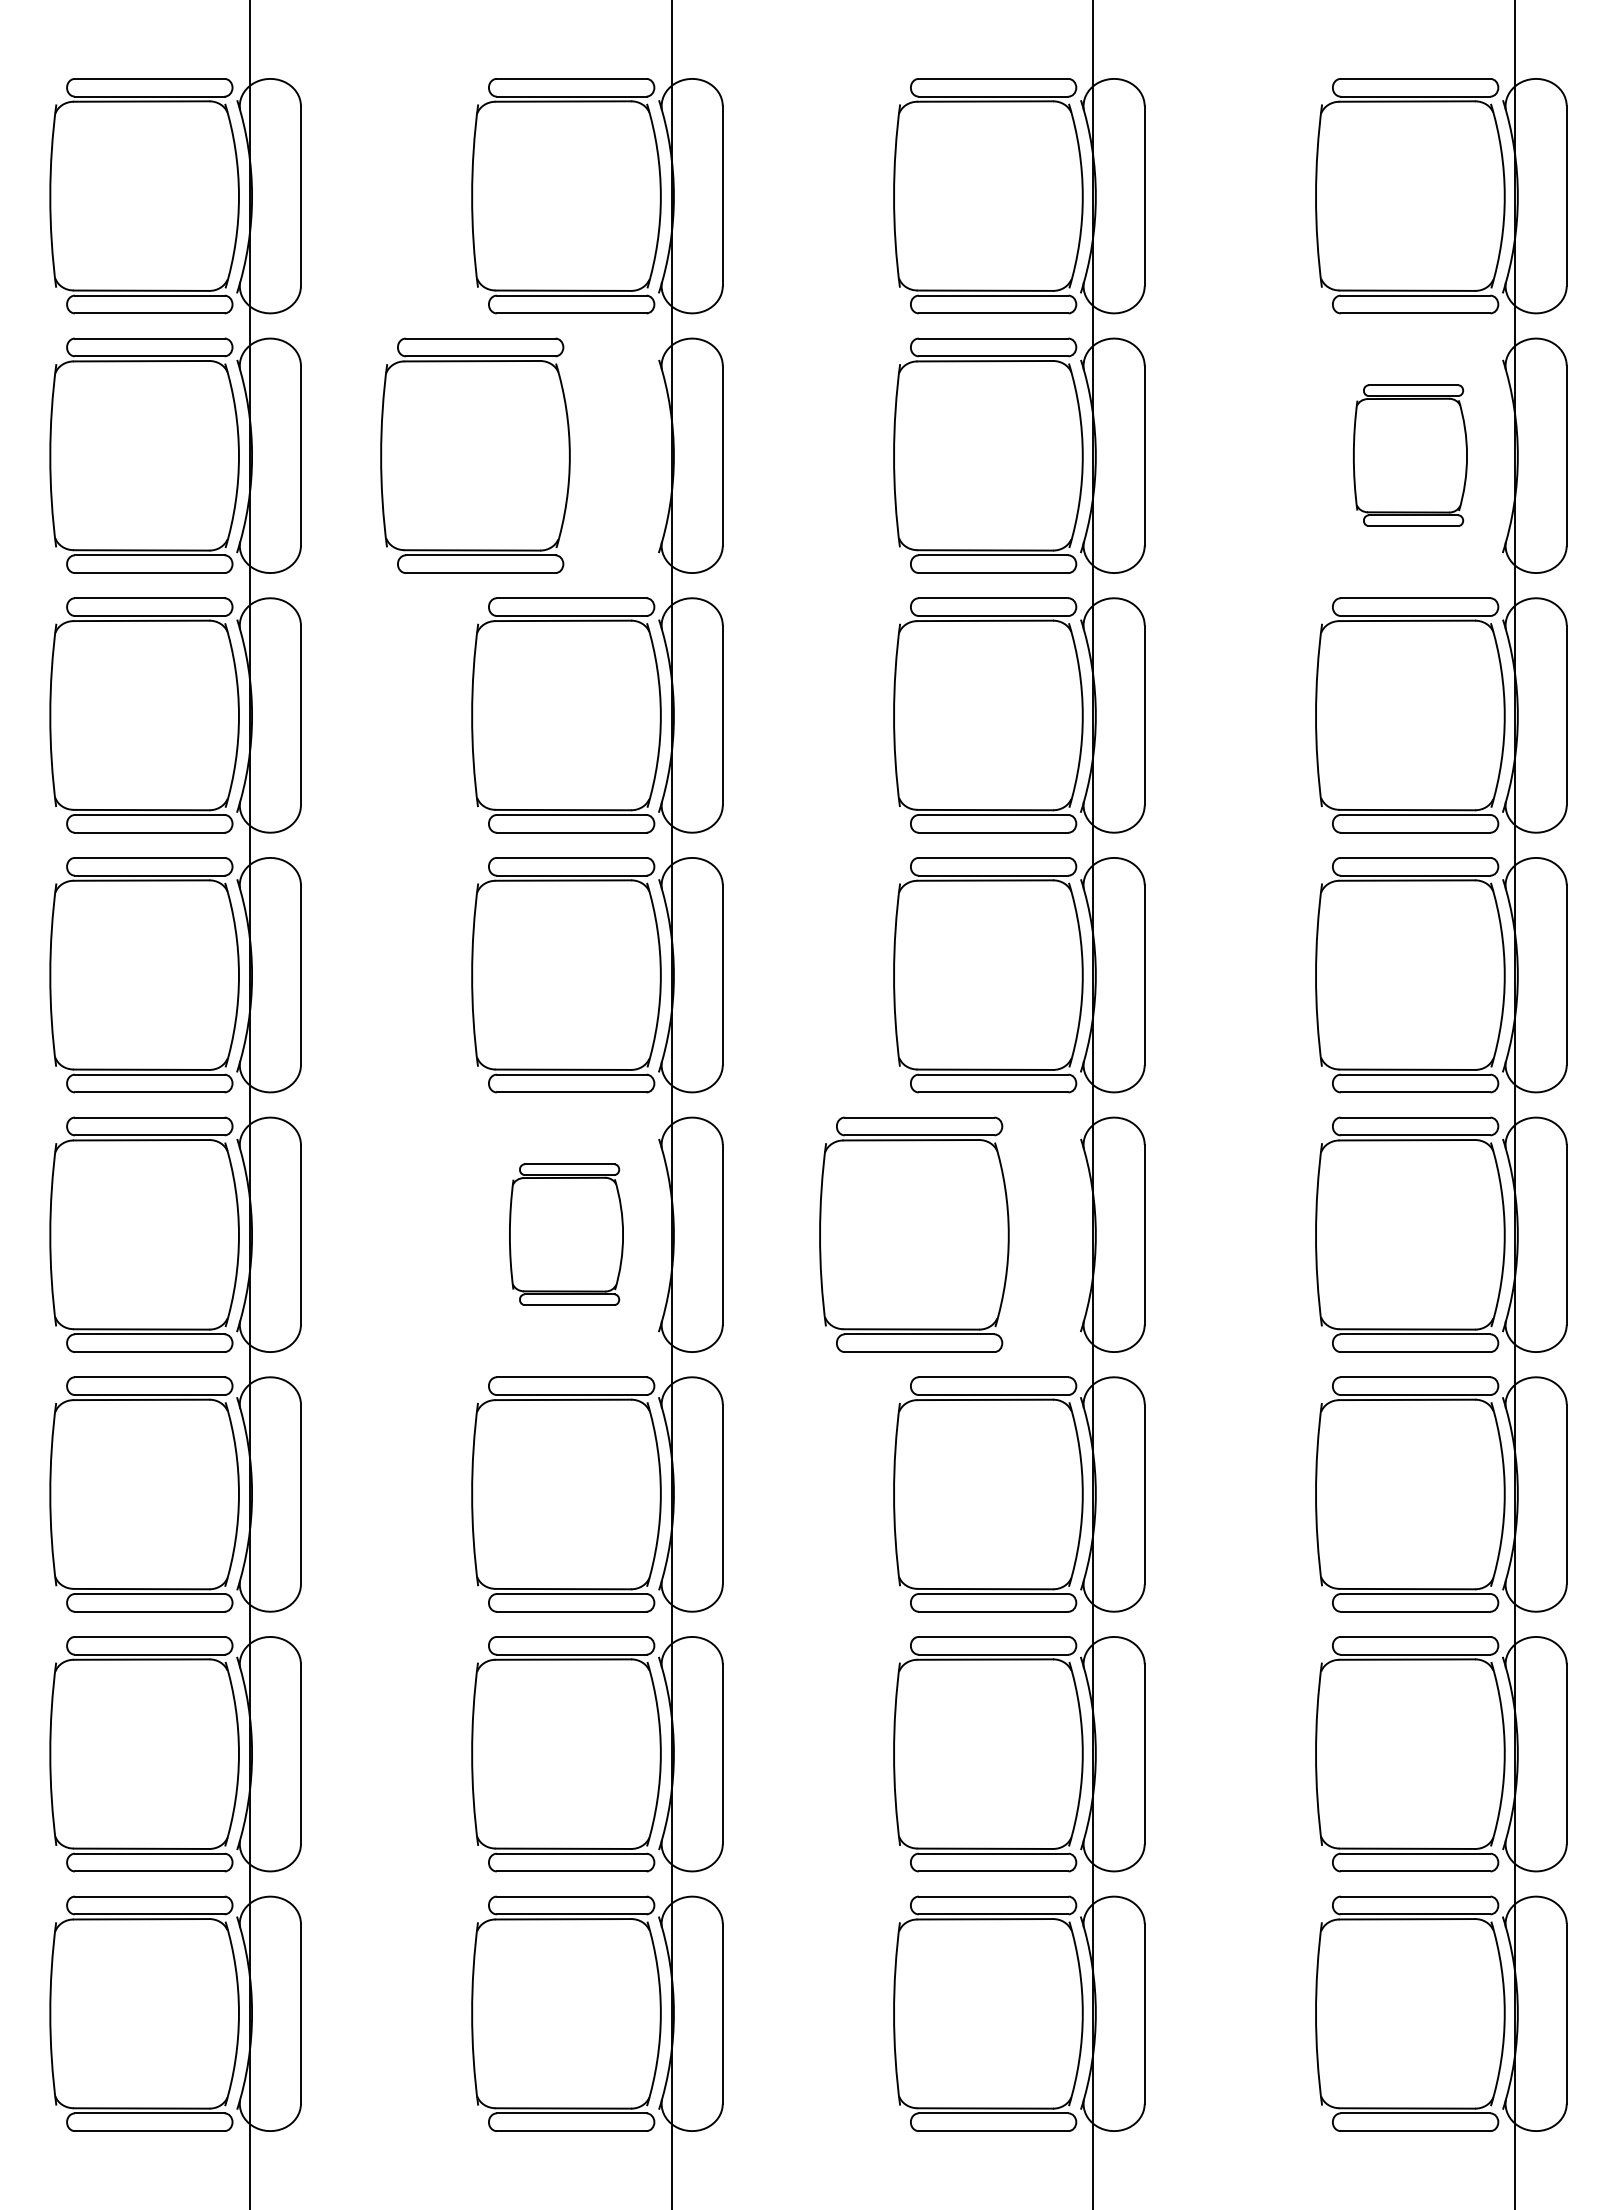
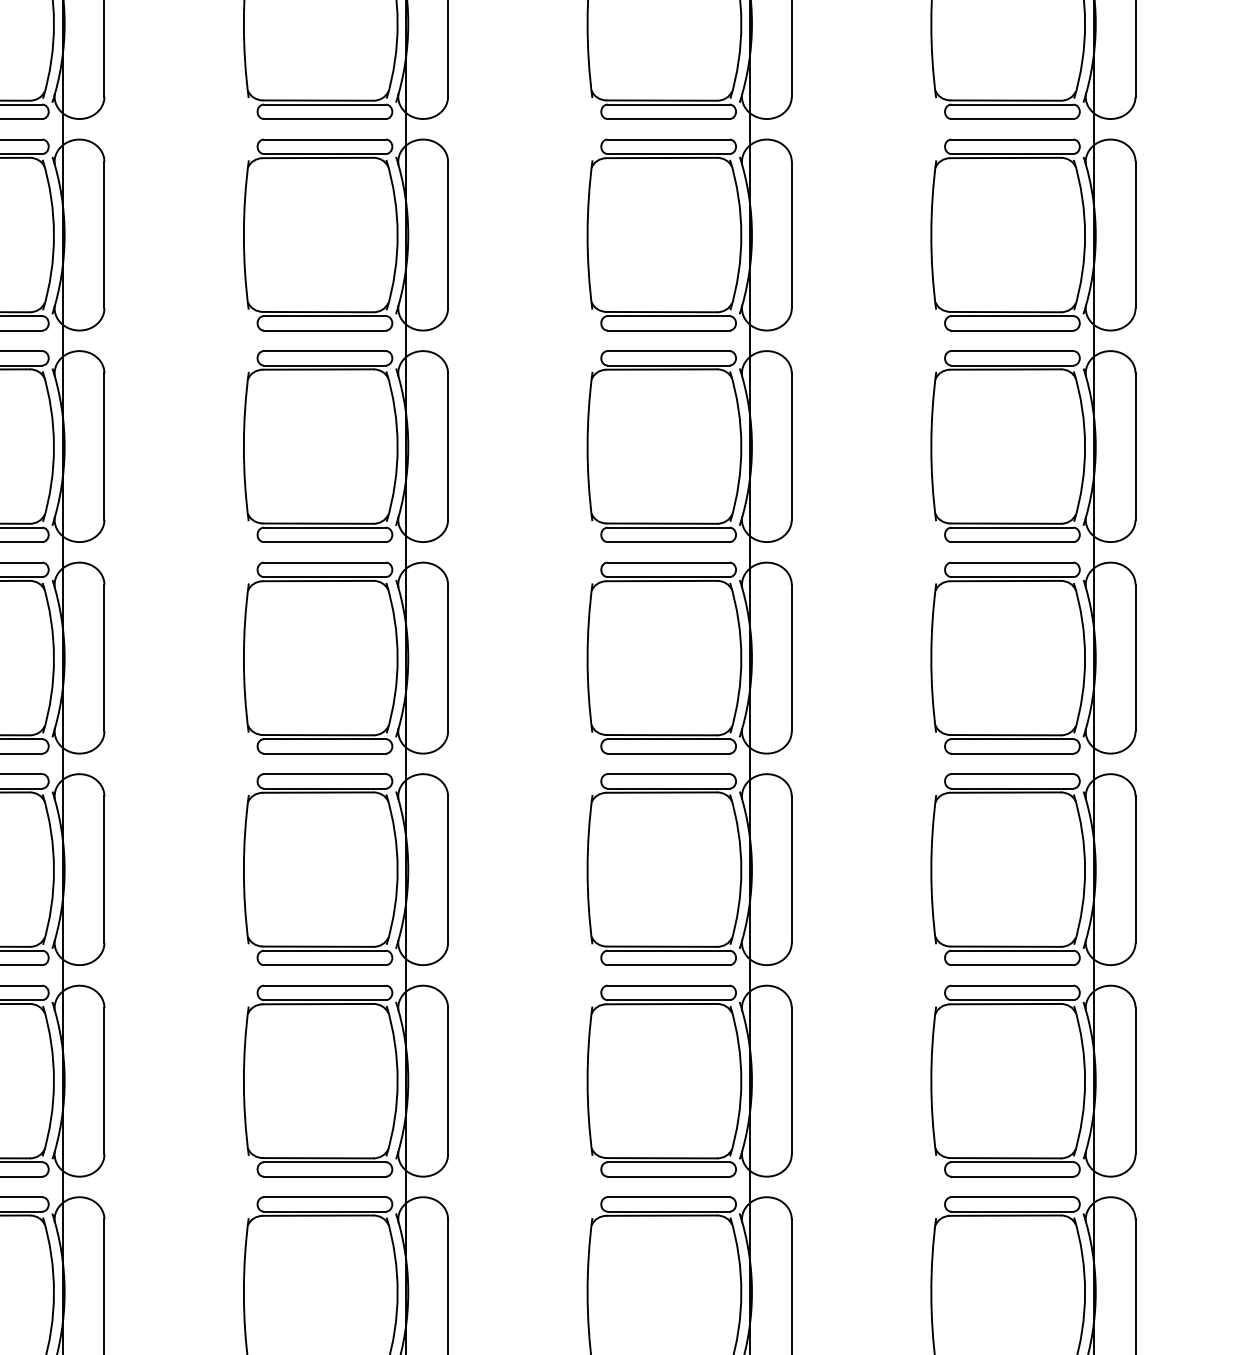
part: (475, 455) -> (320, 234), moved
part: (1410, 455) -> (1008, 234), size x1.67
part: (566, 1234) -> (320, 869), size x1.67
part: (914, 1234) -> (664, 869), moved

